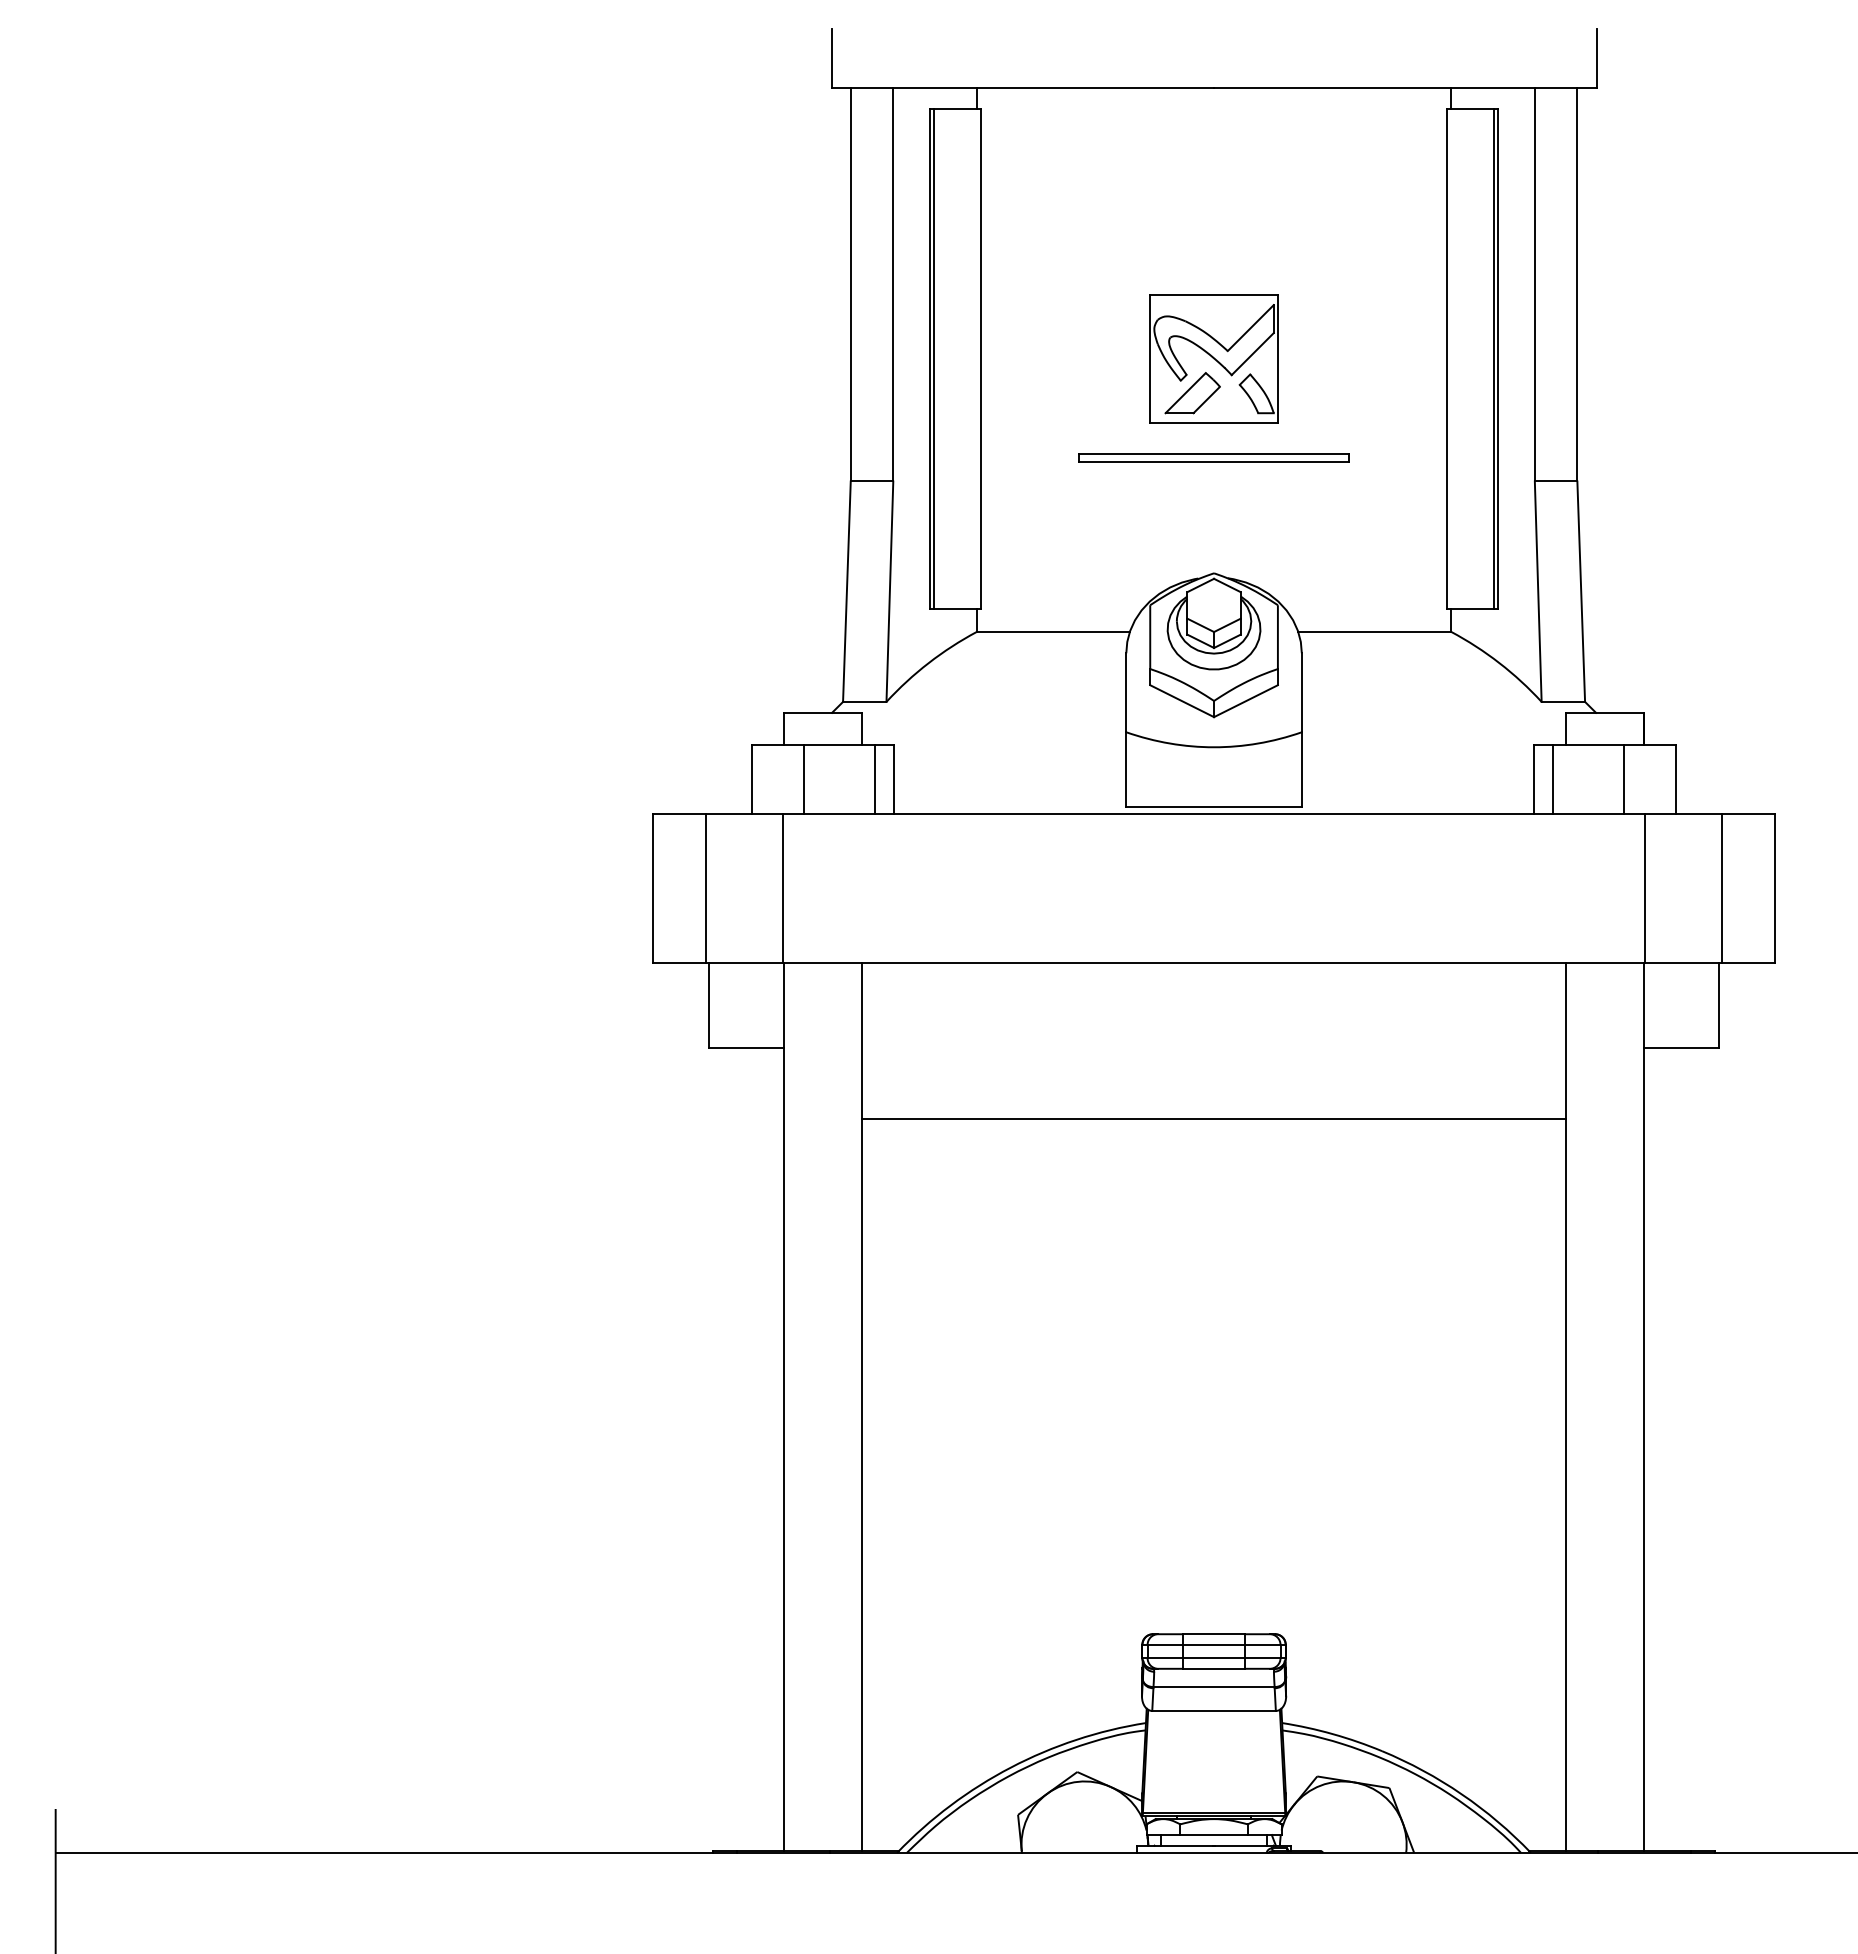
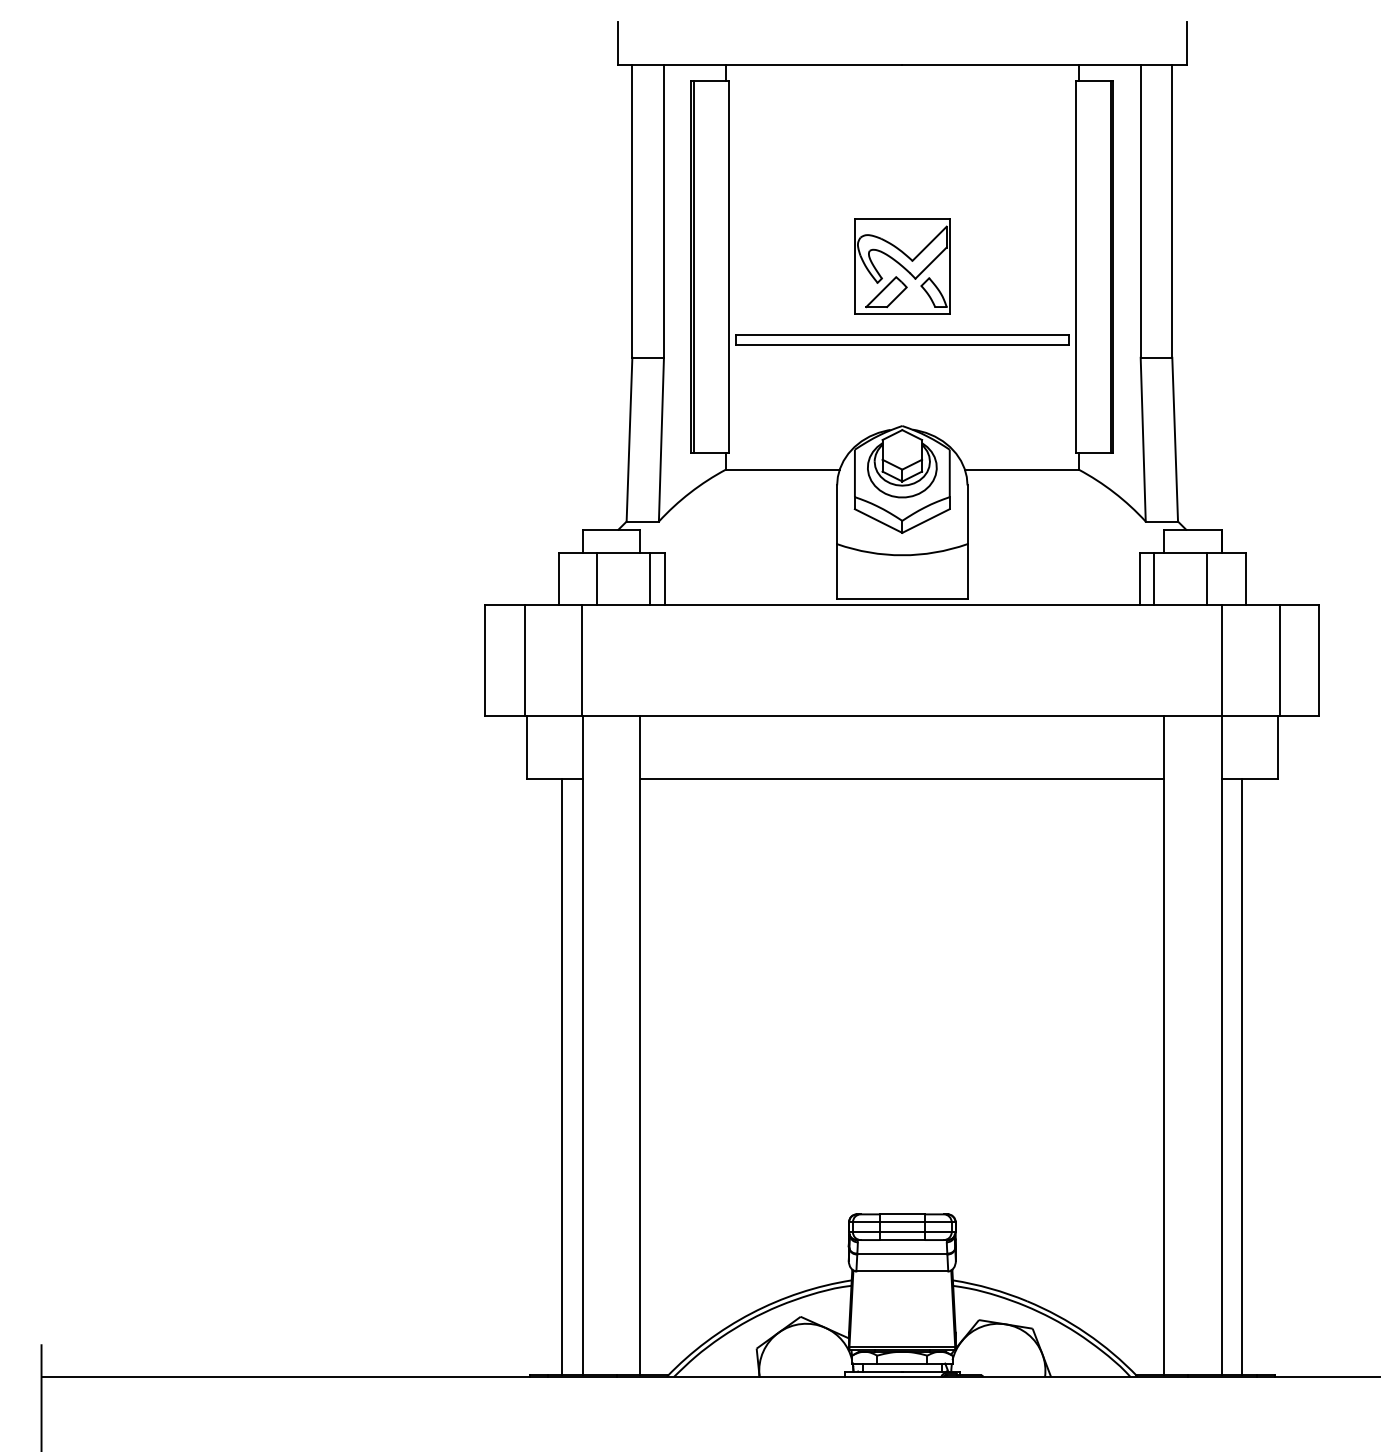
part: (1213, 457) -> (901, 339), size x1.67
line: (1213, 1118) -> (901, 778), moved
line: (756, 1449) -> (562, 1077), added
line: (1671, 1449) -> (1242, 1077), added

